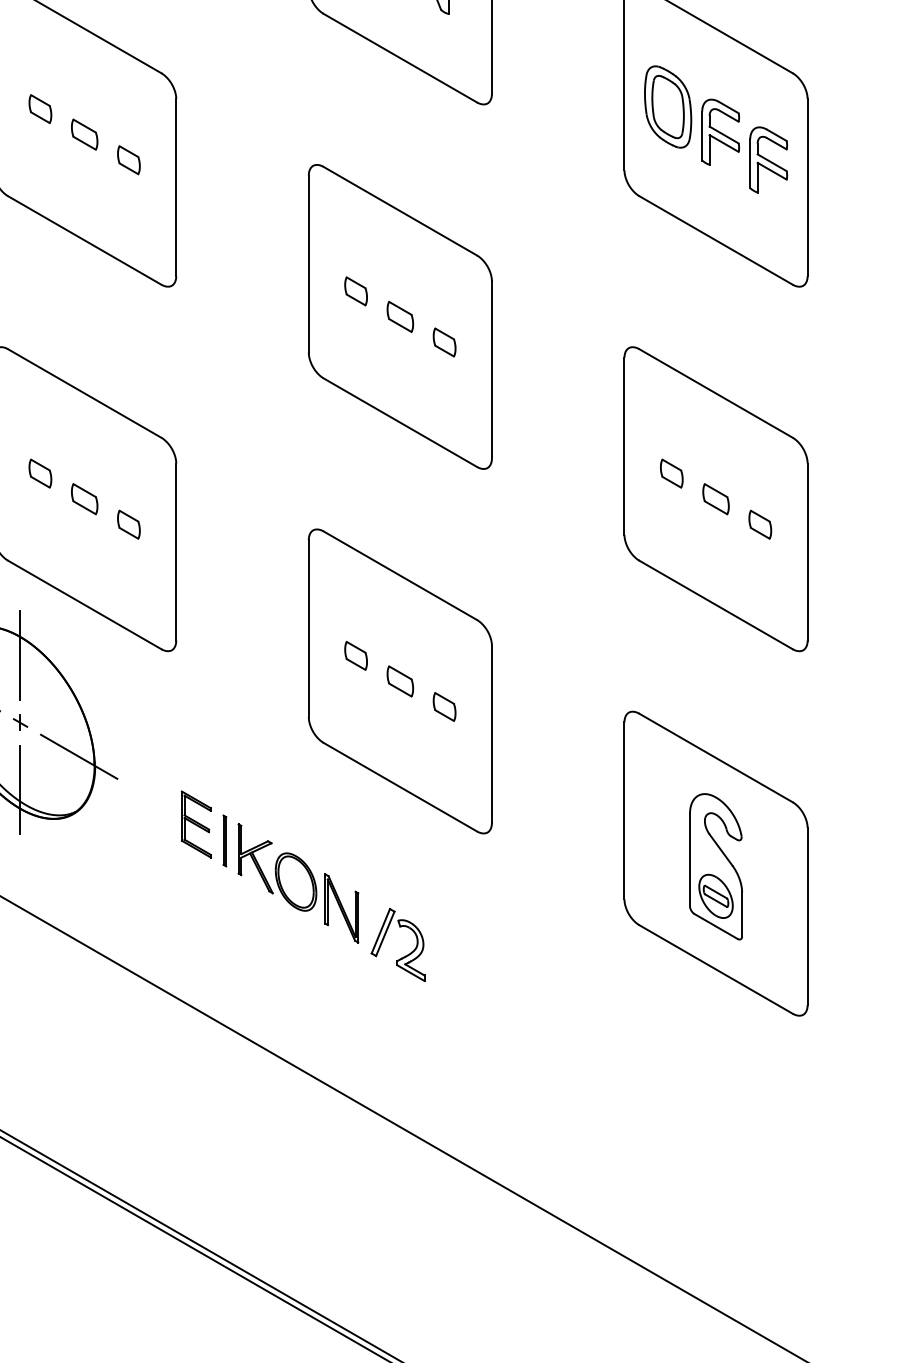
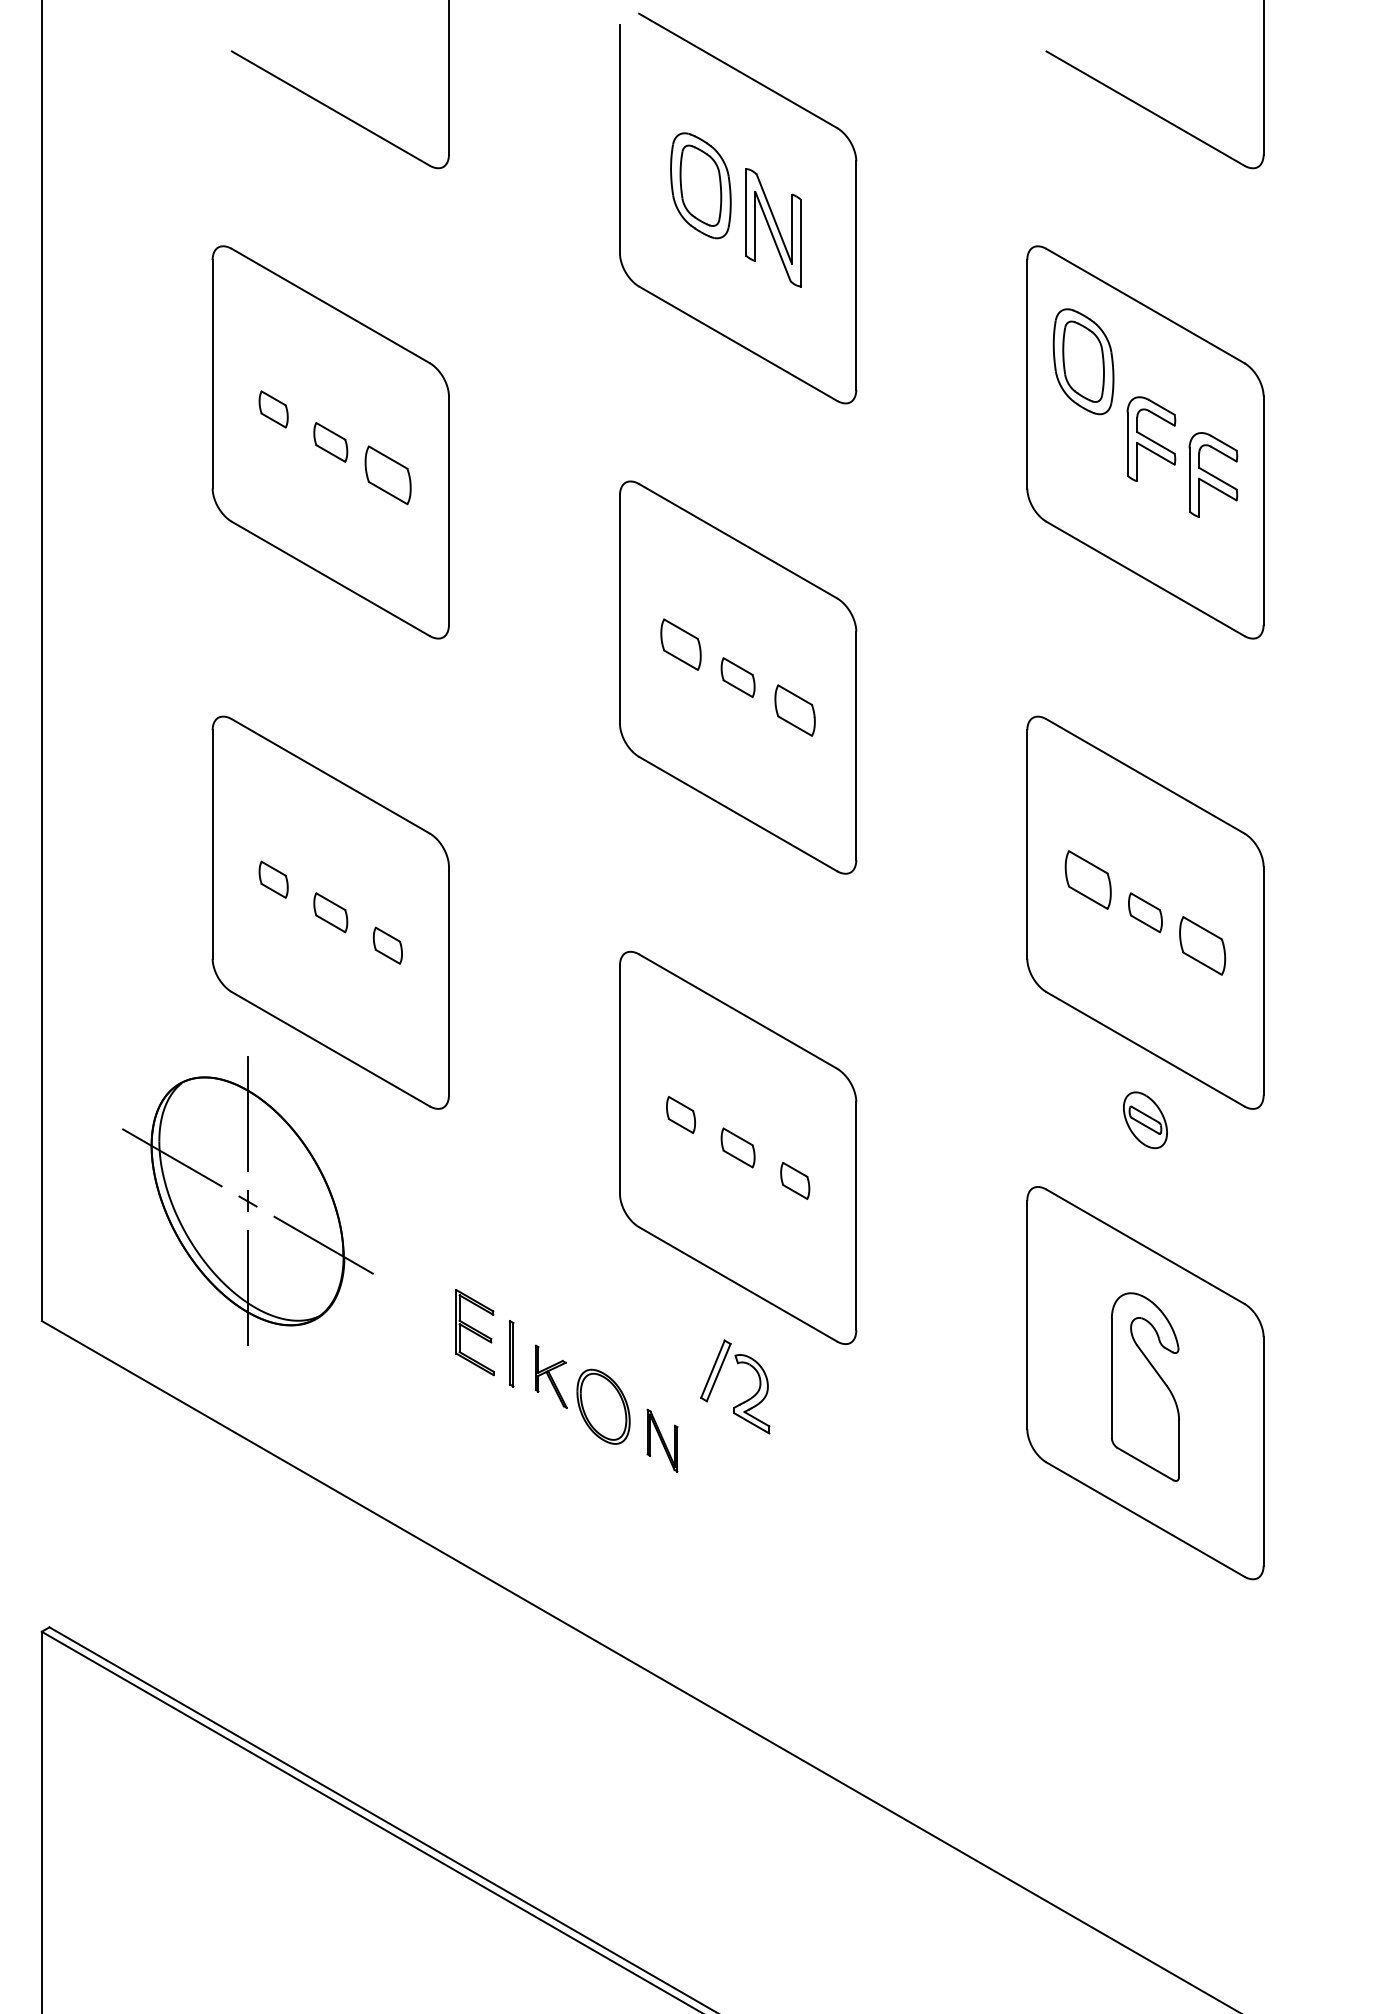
part: (668, 106) -> (1083, 361), moved
part: (128, 160) -> (387, 475), size x1.6
part: (355, 291) -> (680, 644), size x1.4
part: (444, 342) -> (795, 710), size x1.4
part: (671, 473) -> (1088, 879), size x1.6
part: (760, 524) -> (1202, 945), size x1.6
part: (255, 858) -> (551, 1376), size x0.7
part: (716, 896) -> (1145, 1120), moved
part: (341, 908) -> (662, 1440), size x0.7
part: (404, 956) -> (743, 1401), moved

